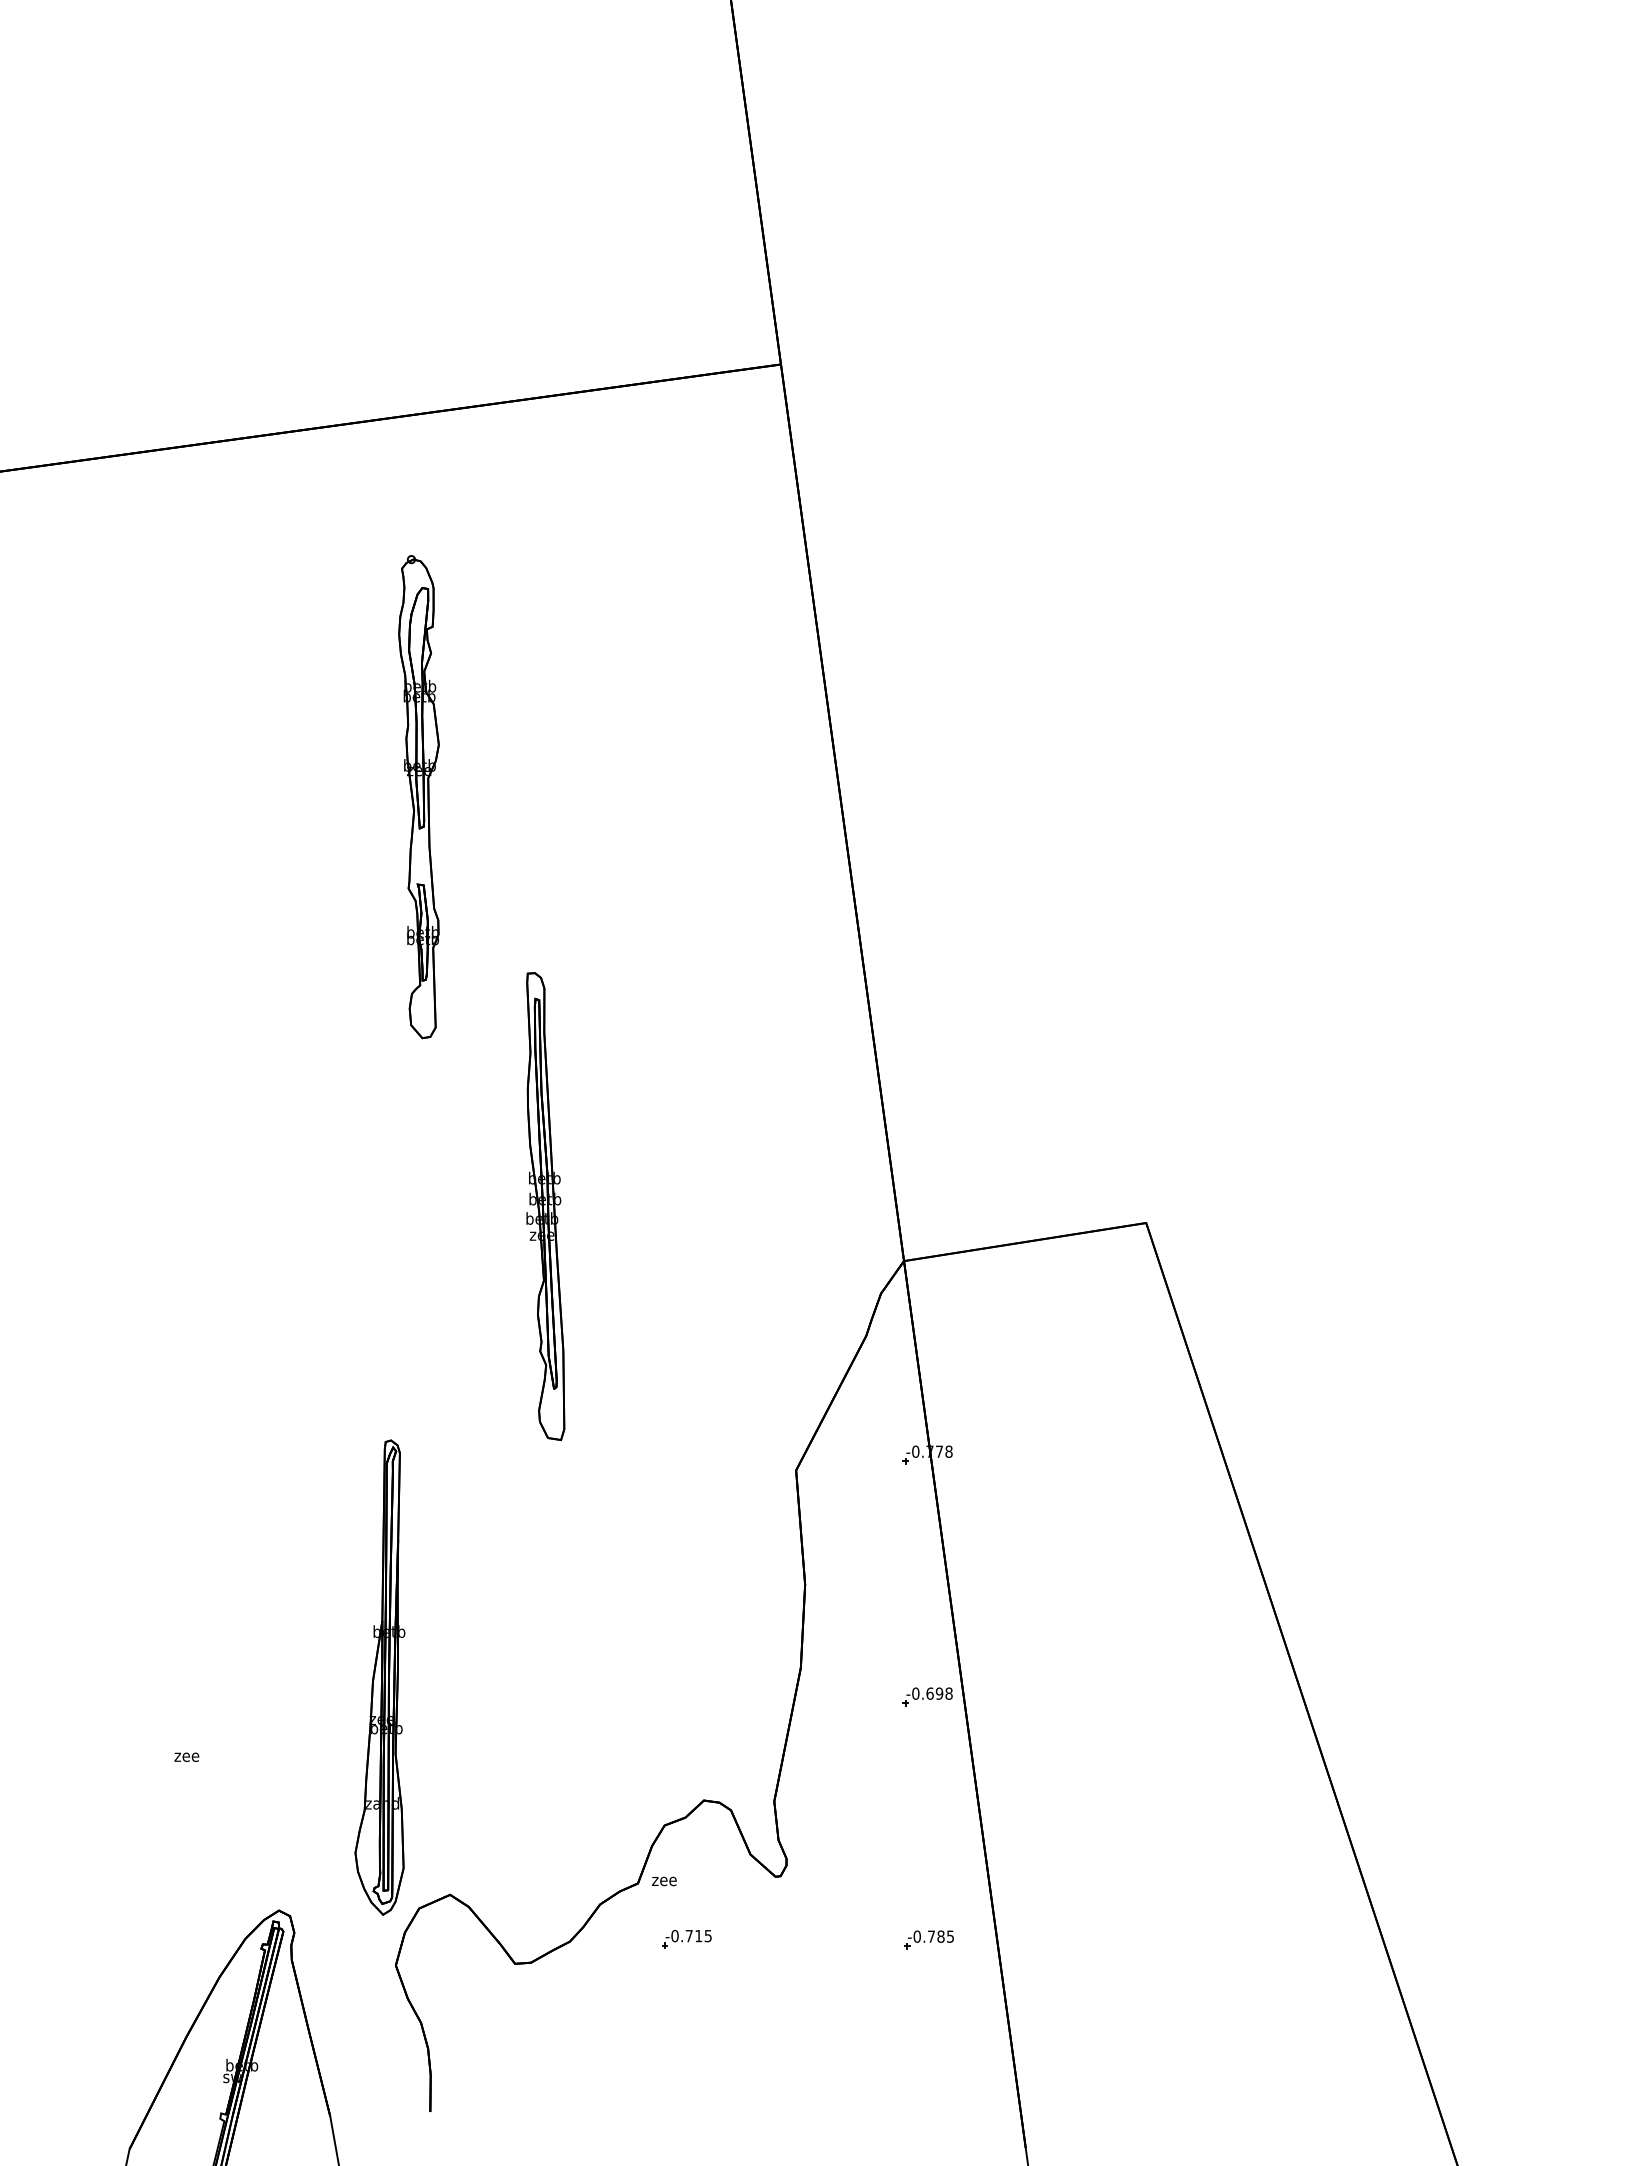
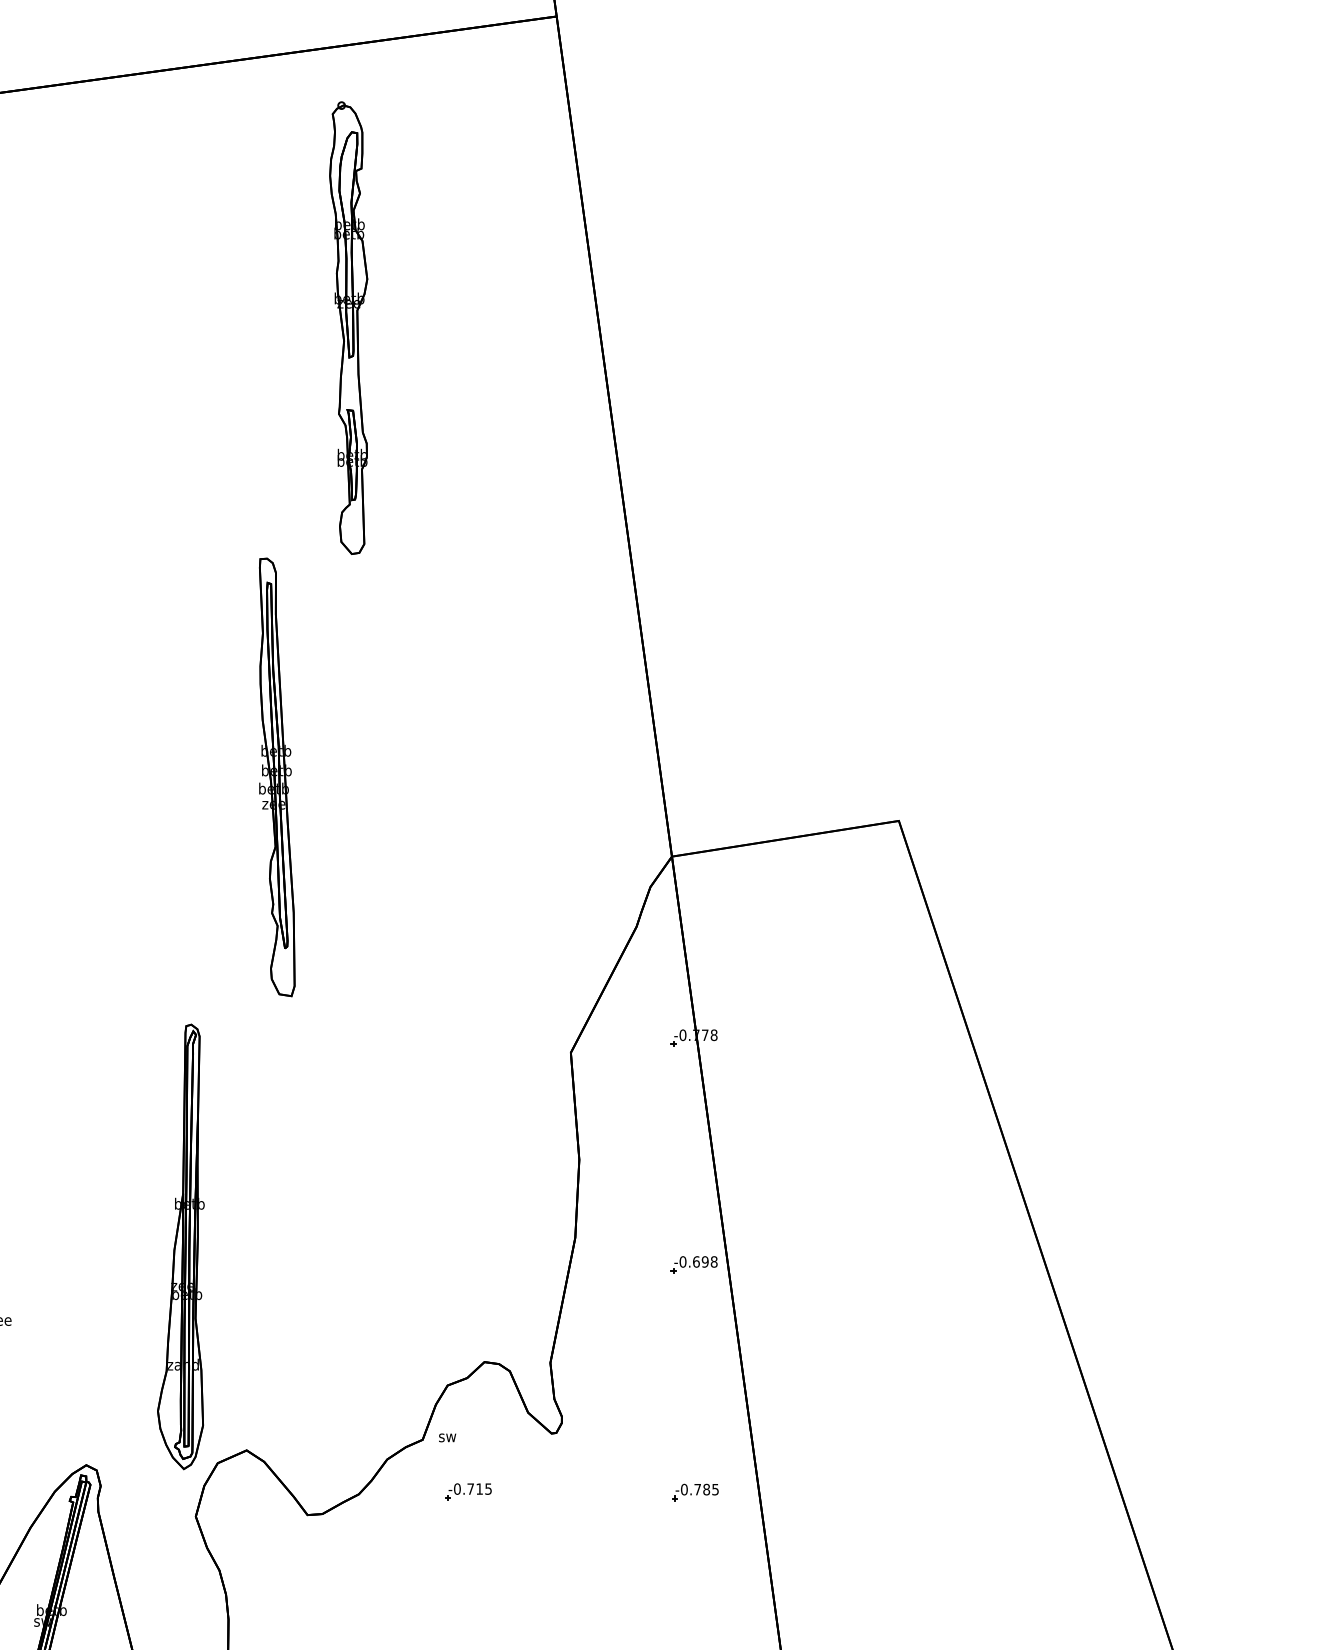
part: (418, 797) -> (348, 328), moved
part: (545, 1206) -> (277, 777), moved
text: (664, 1881) -> (447, 1437), zee -> sw

